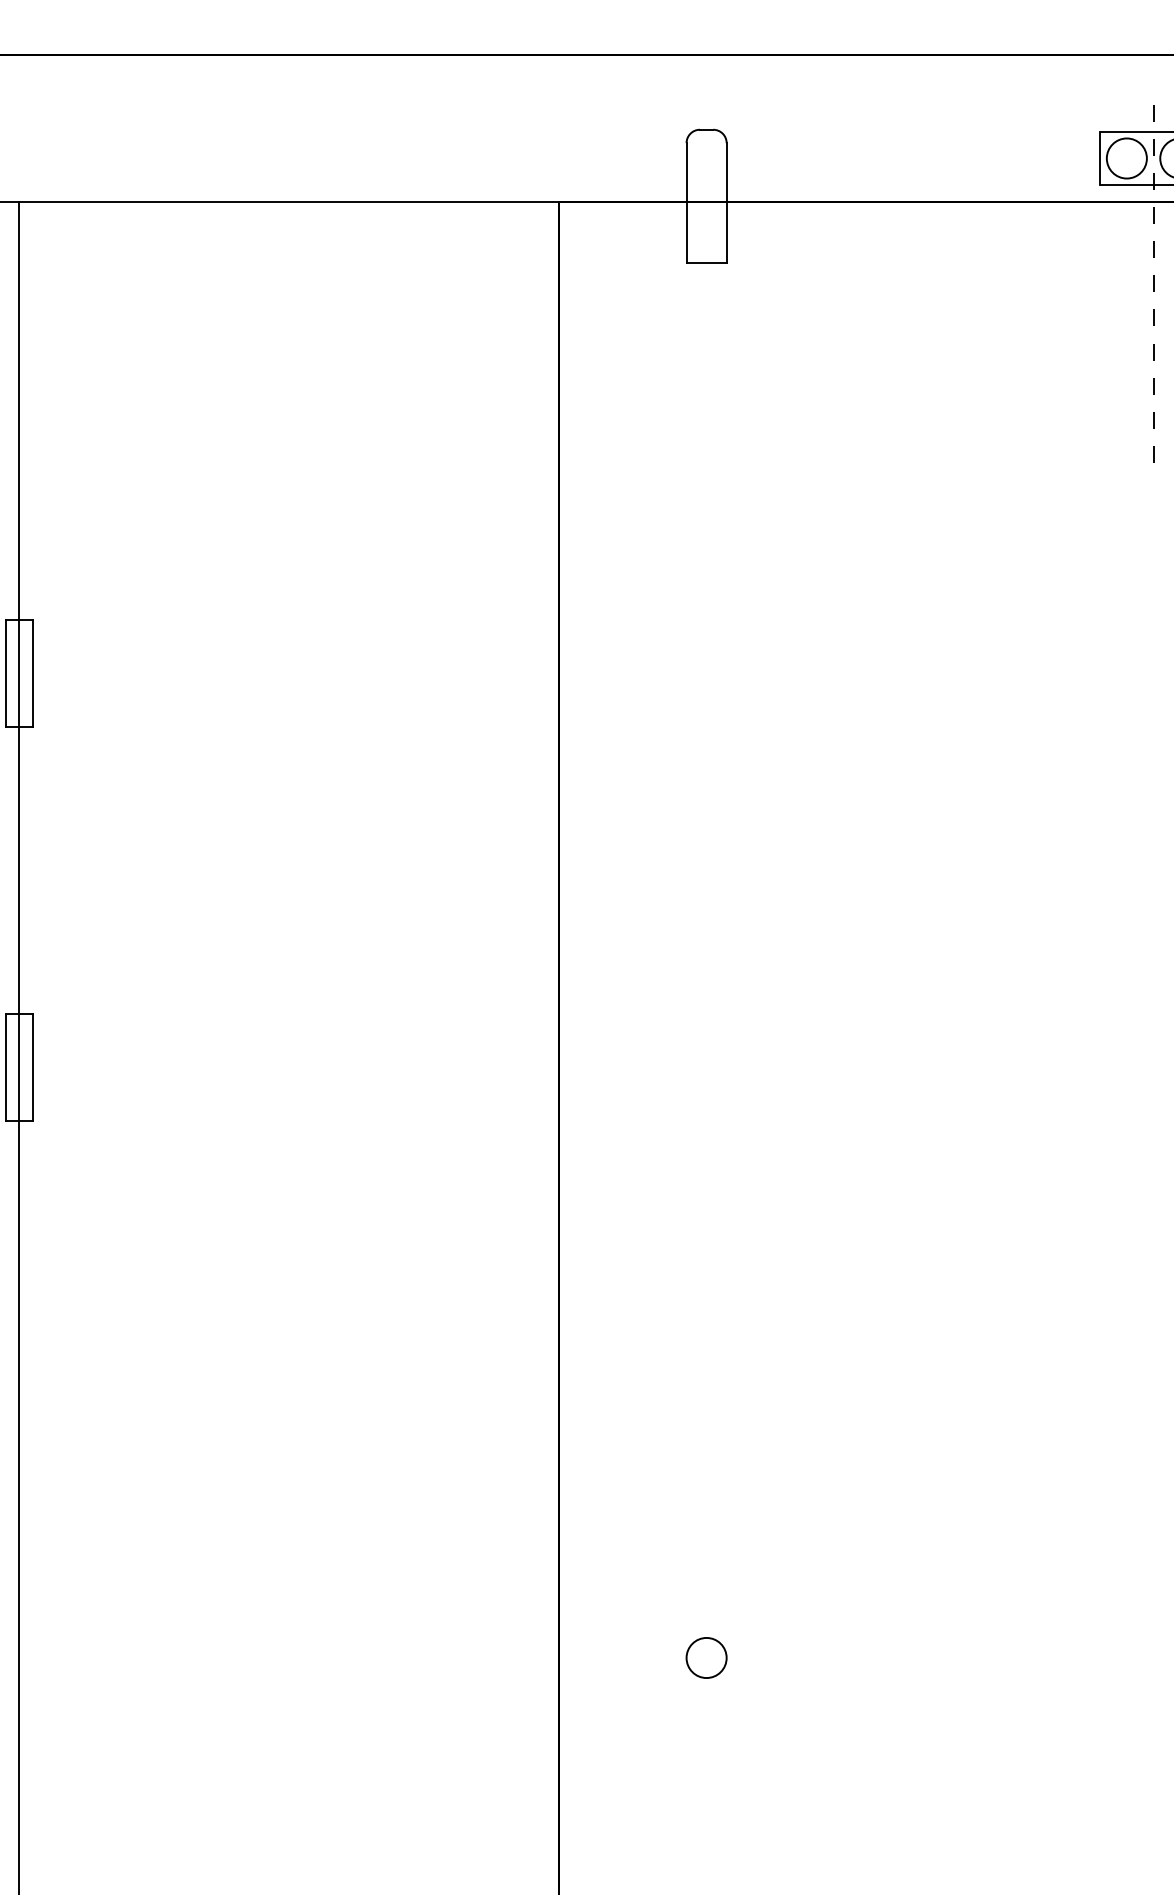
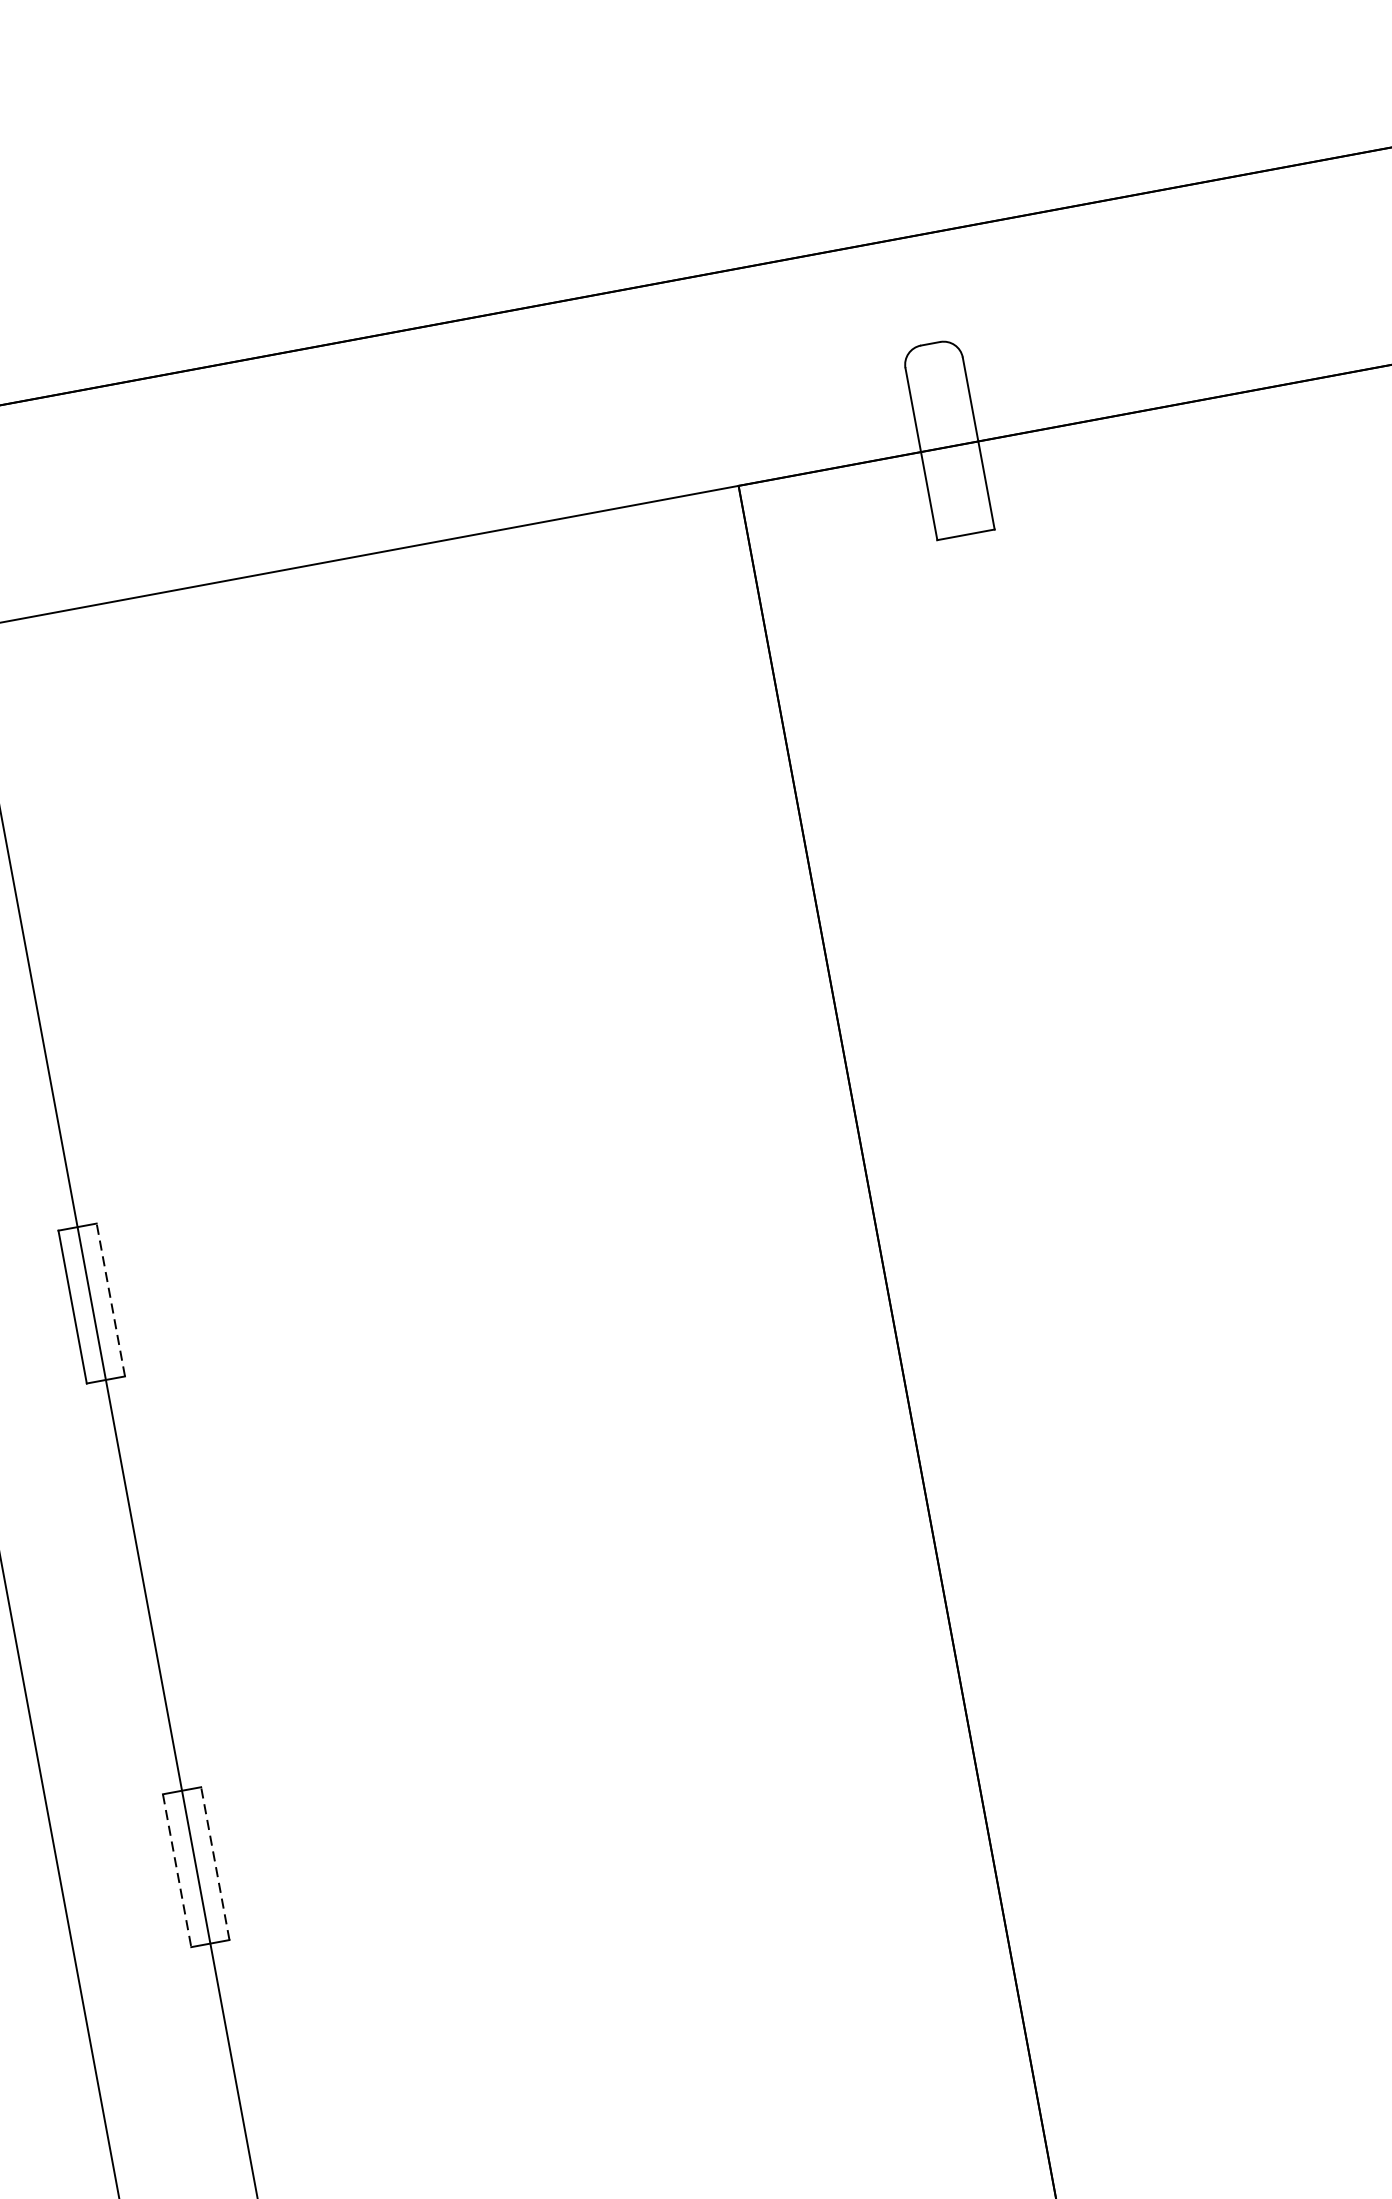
line: (32, 672) -> (110, 1298), solid -> dashed
line: (32, 1067) -> (215, 1863), solid -> dashed
line: (5, 1068) -> (176, 1872), solid -> dashed

